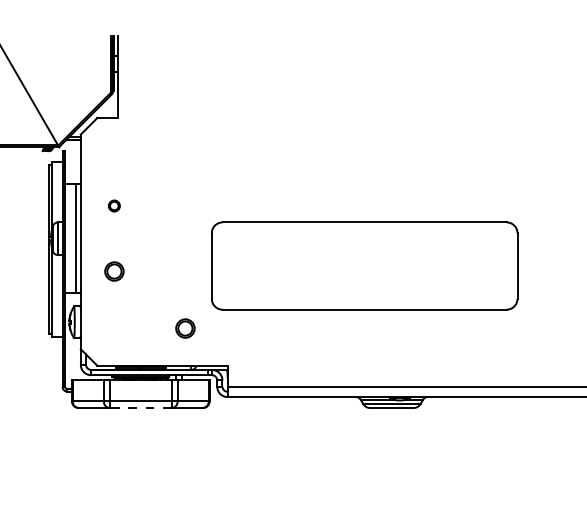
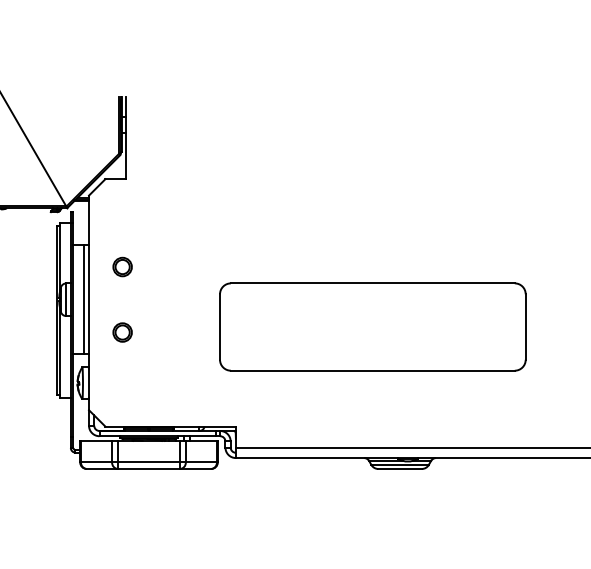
part: (114, 205) -> (122, 266), size x1.67
part: (185, 328) -> (193, 389), removed
line: (140, 407) -> (148, 468), dashed -> solid

